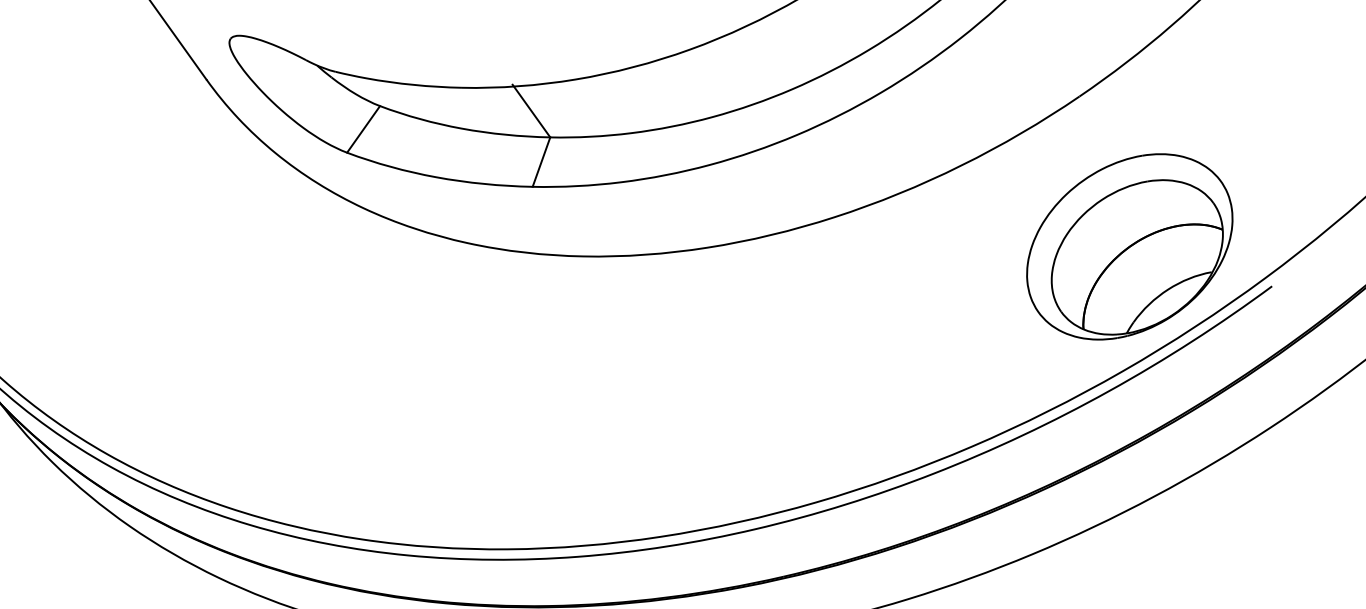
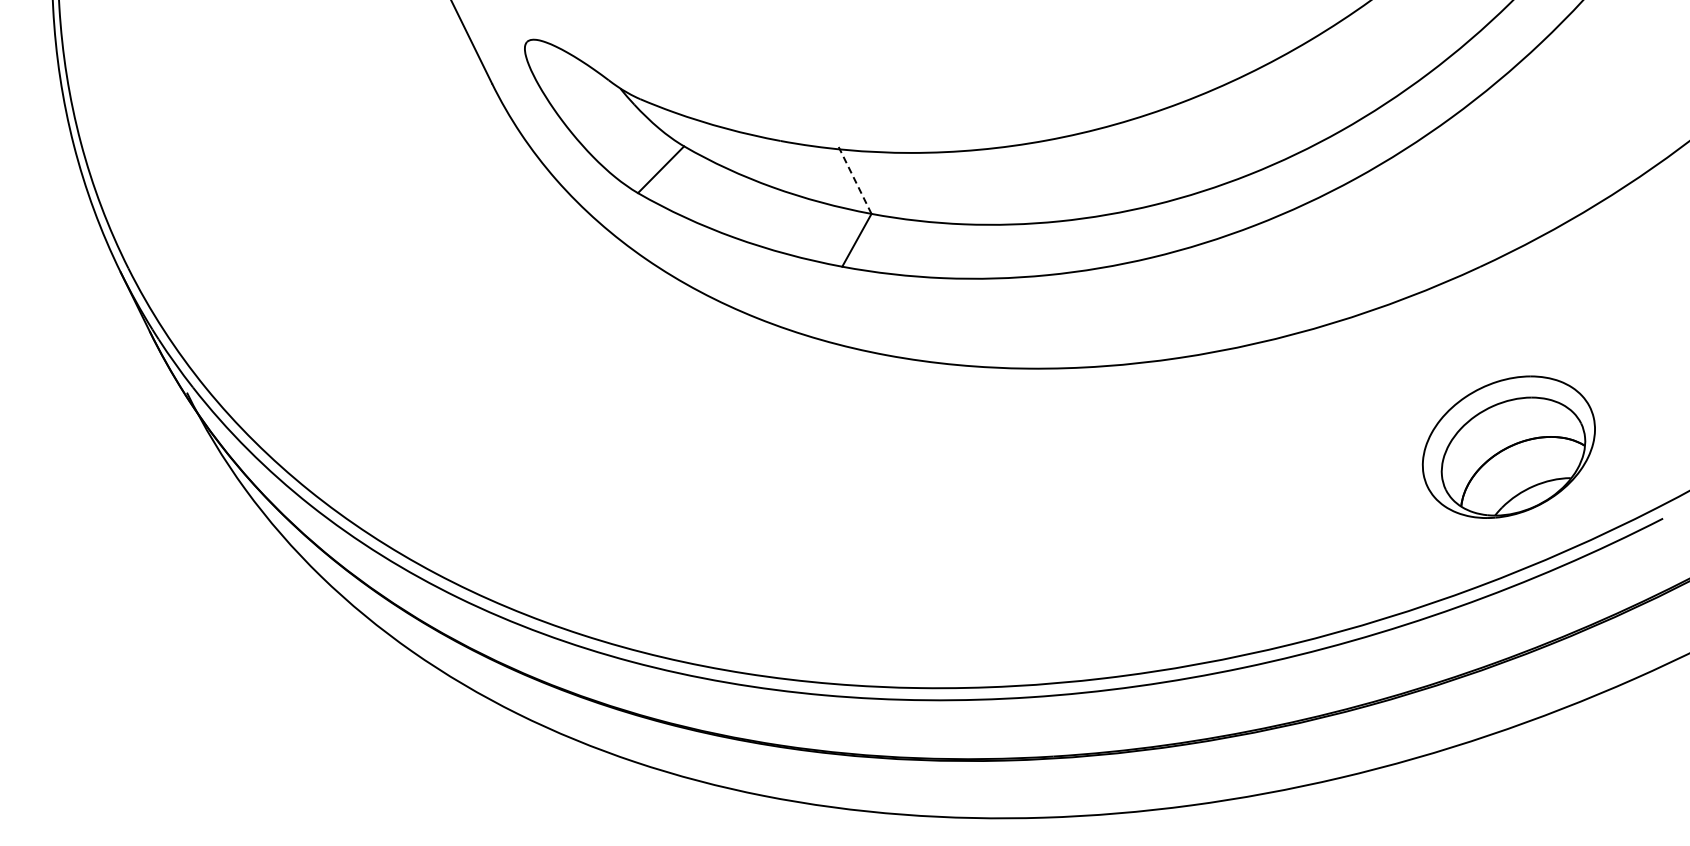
line: (530, 111) -> (854, 180), solid -> dashed
part: (1129, 247) -> (1508, 447), size x0.7

